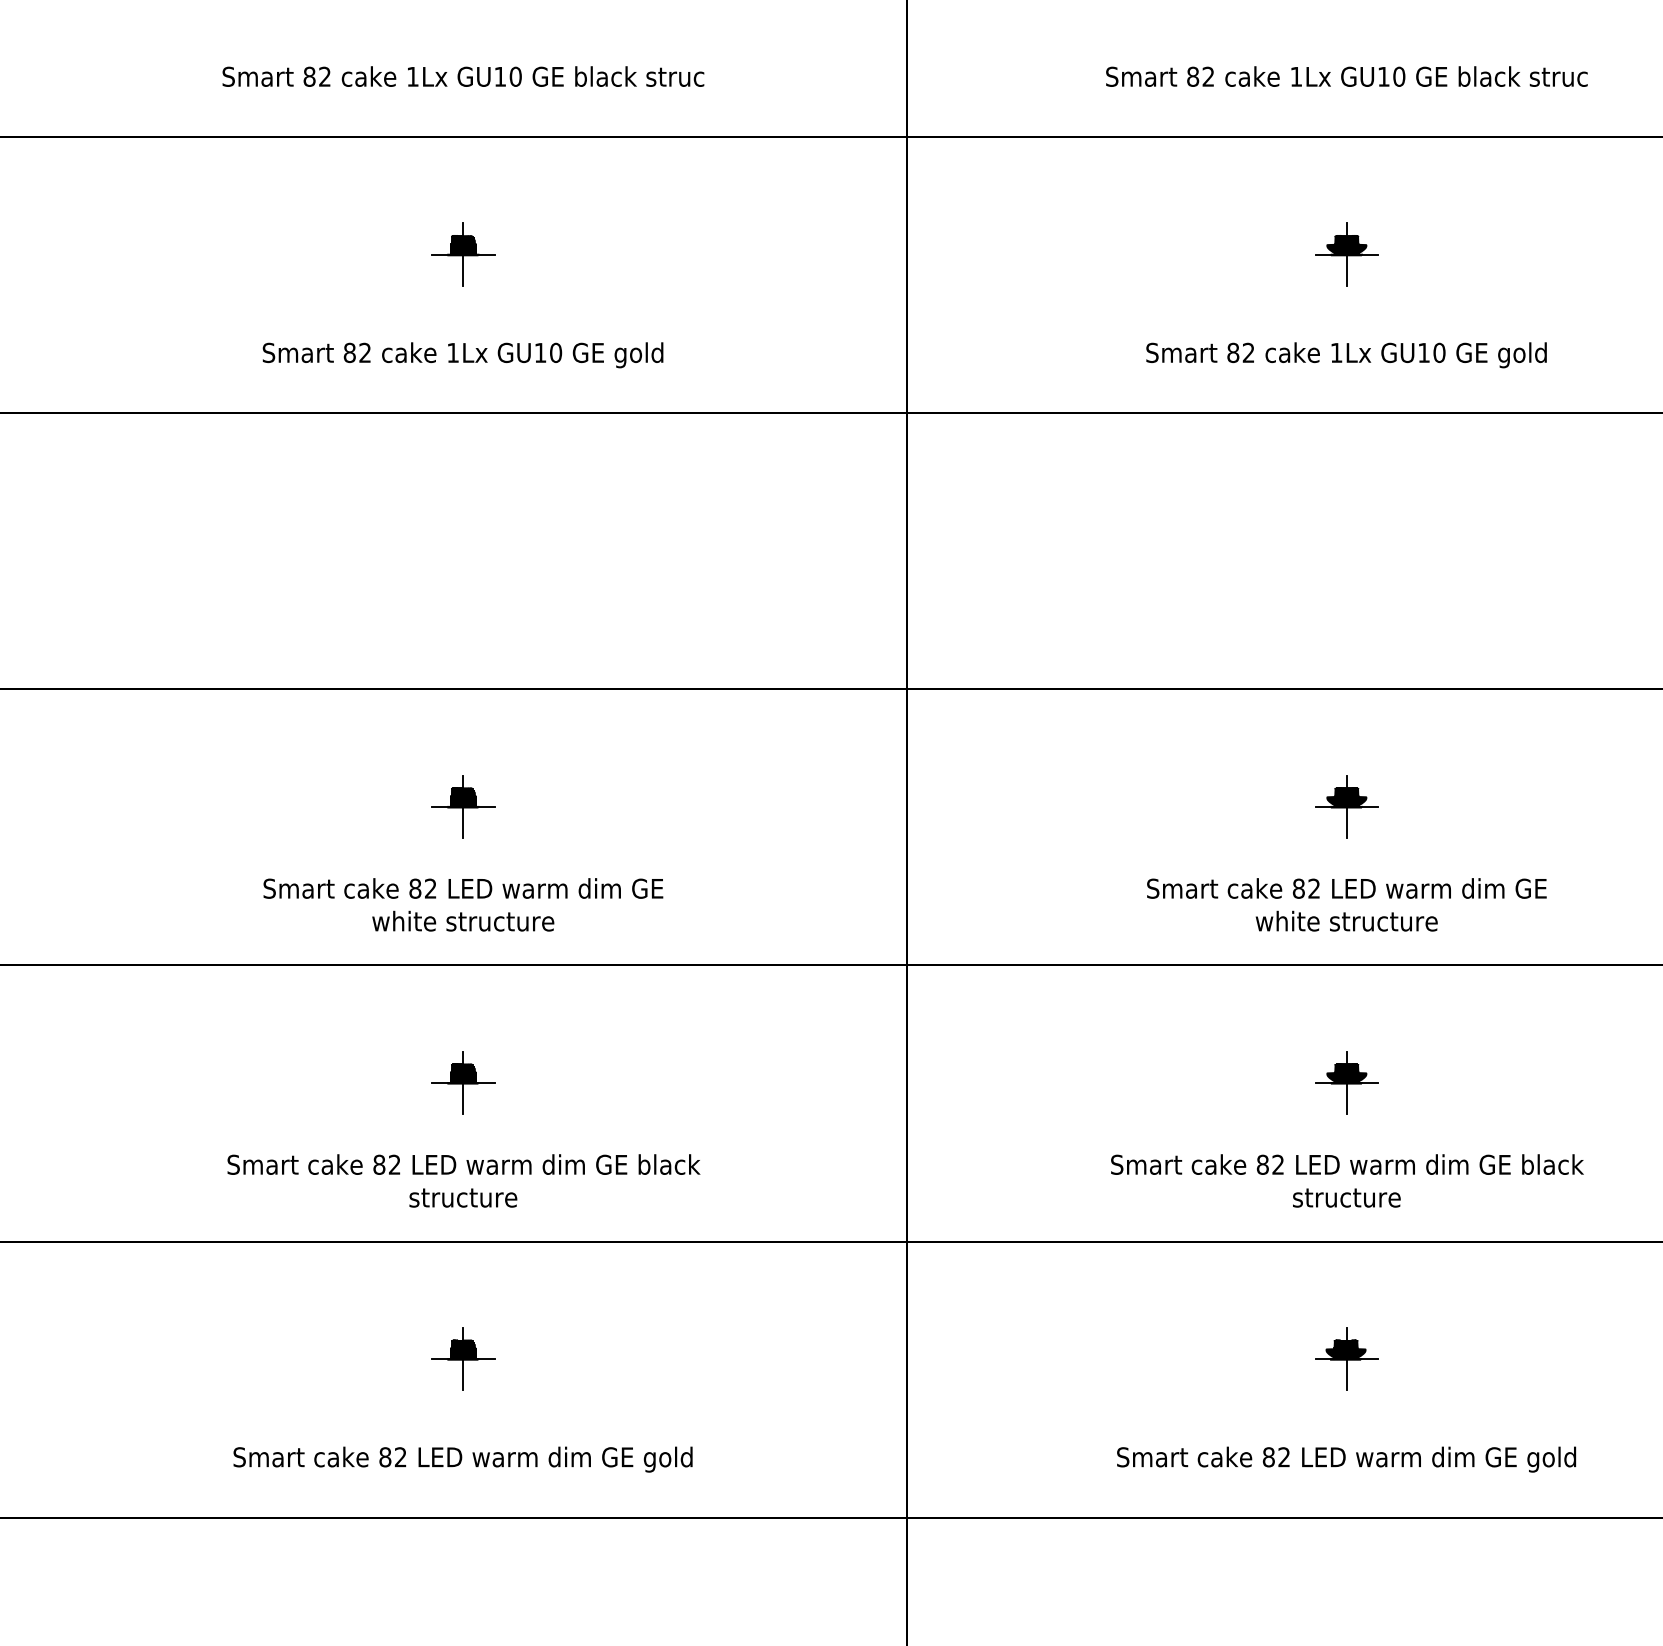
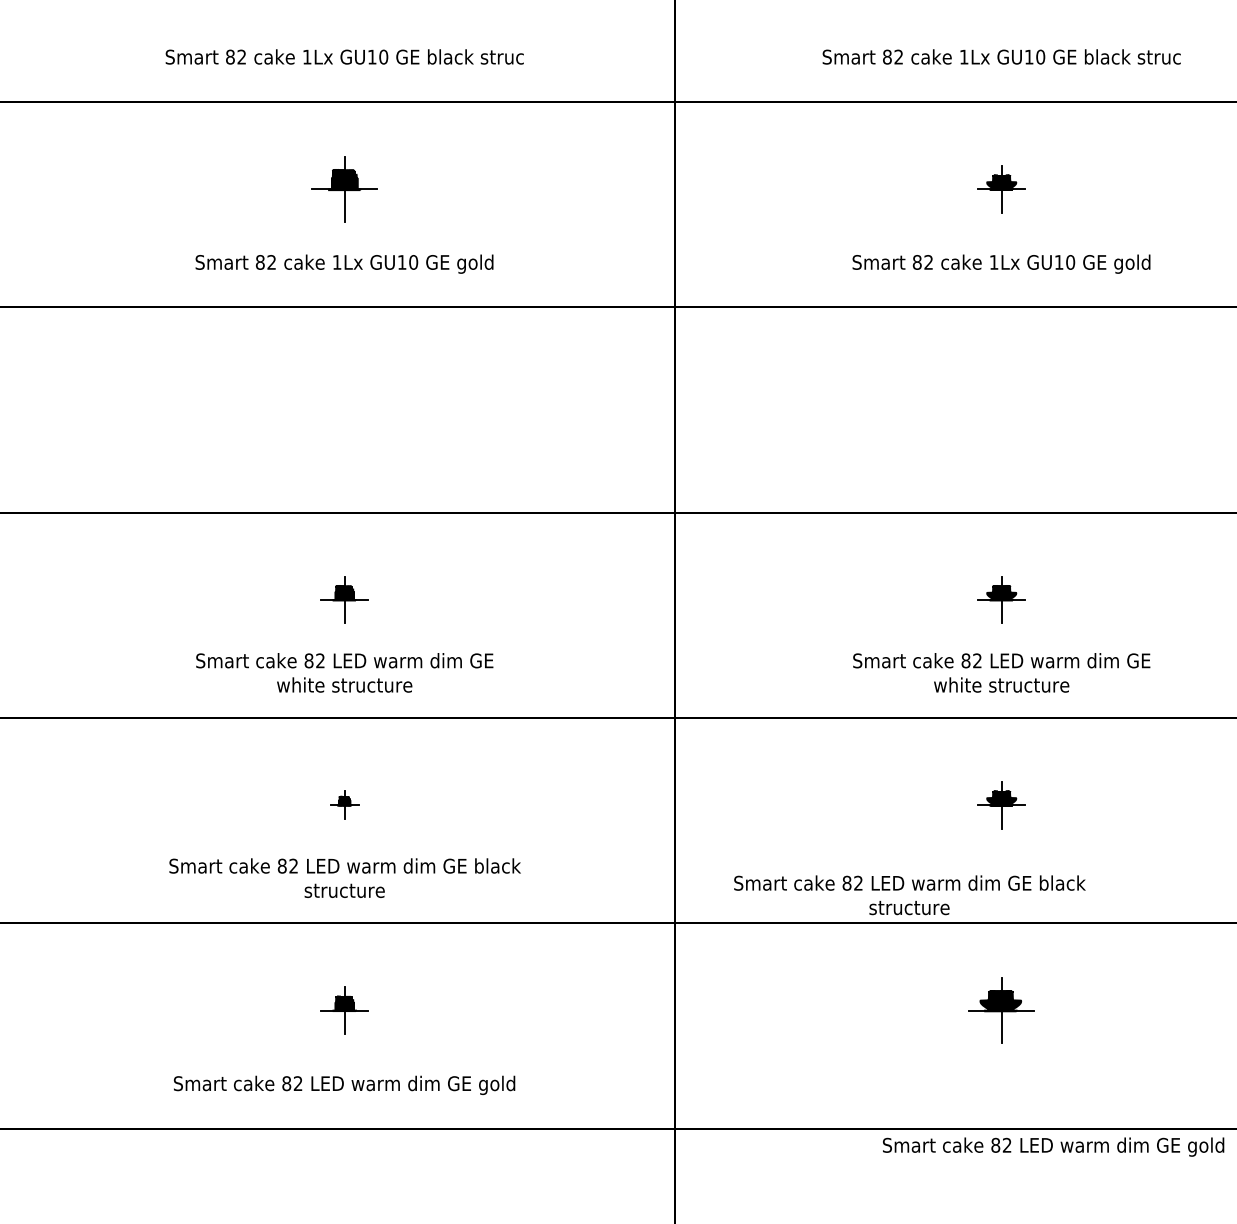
part: (463, 254) -> (344, 189), size x1.4
part: (463, 1082) -> (344, 804), size x0.6
text: (1347, 1180) -> (909, 894), moved
part: (1346, 1358) -> (1001, 1010), size x1.4
text: (1346, 1459) -> (1053, 1147), moved

